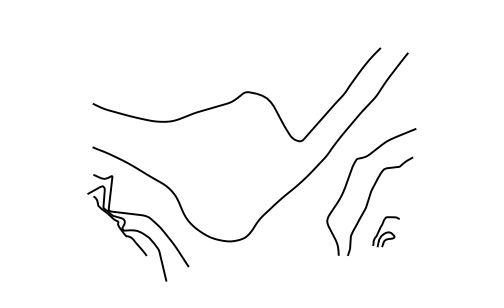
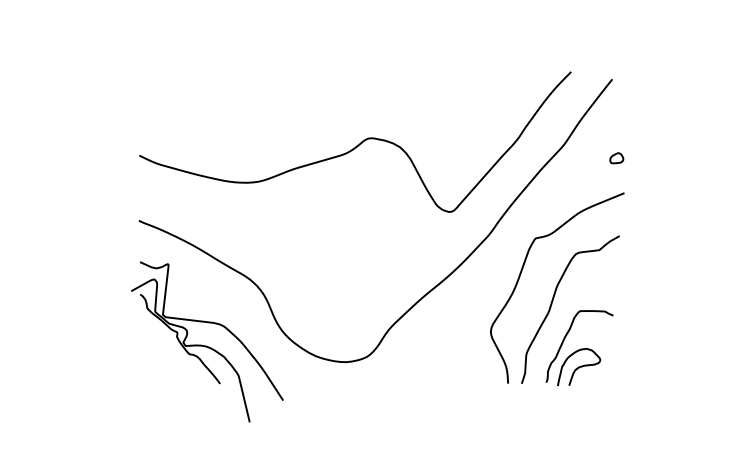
part: (411, 105) -> (617, 158), added
part: (385, 231) -> (578, 347), size x1.67

